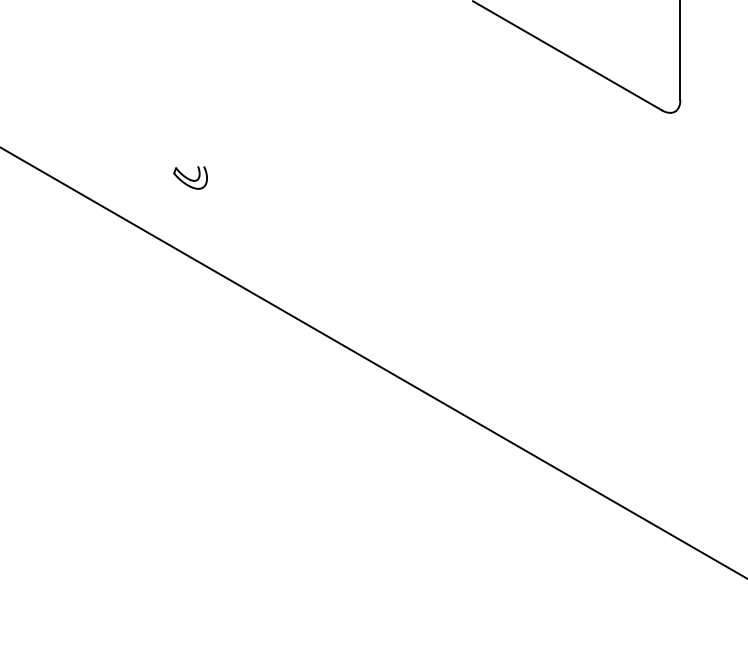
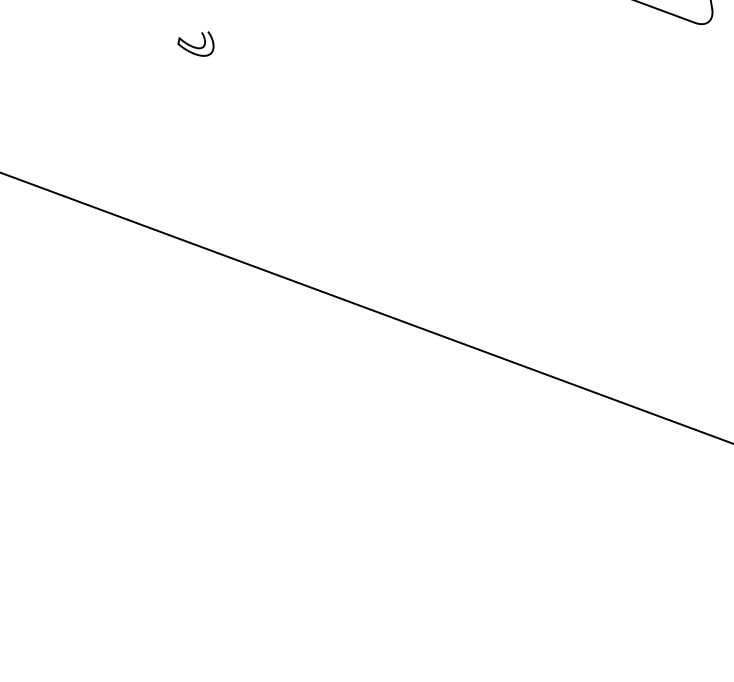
part: (190, 177) -> (196, 45), moved

